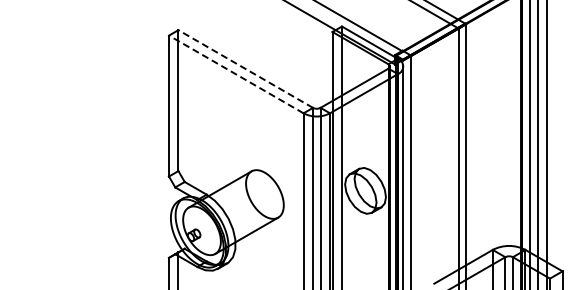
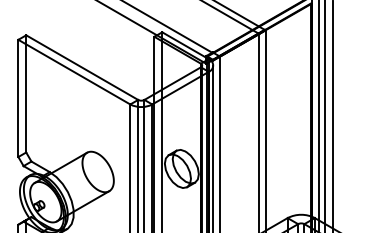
line: (245, 69) -> (82, 68), dashed -> solid
line: (236, 74) -> (74, 72), dashed -> solid

